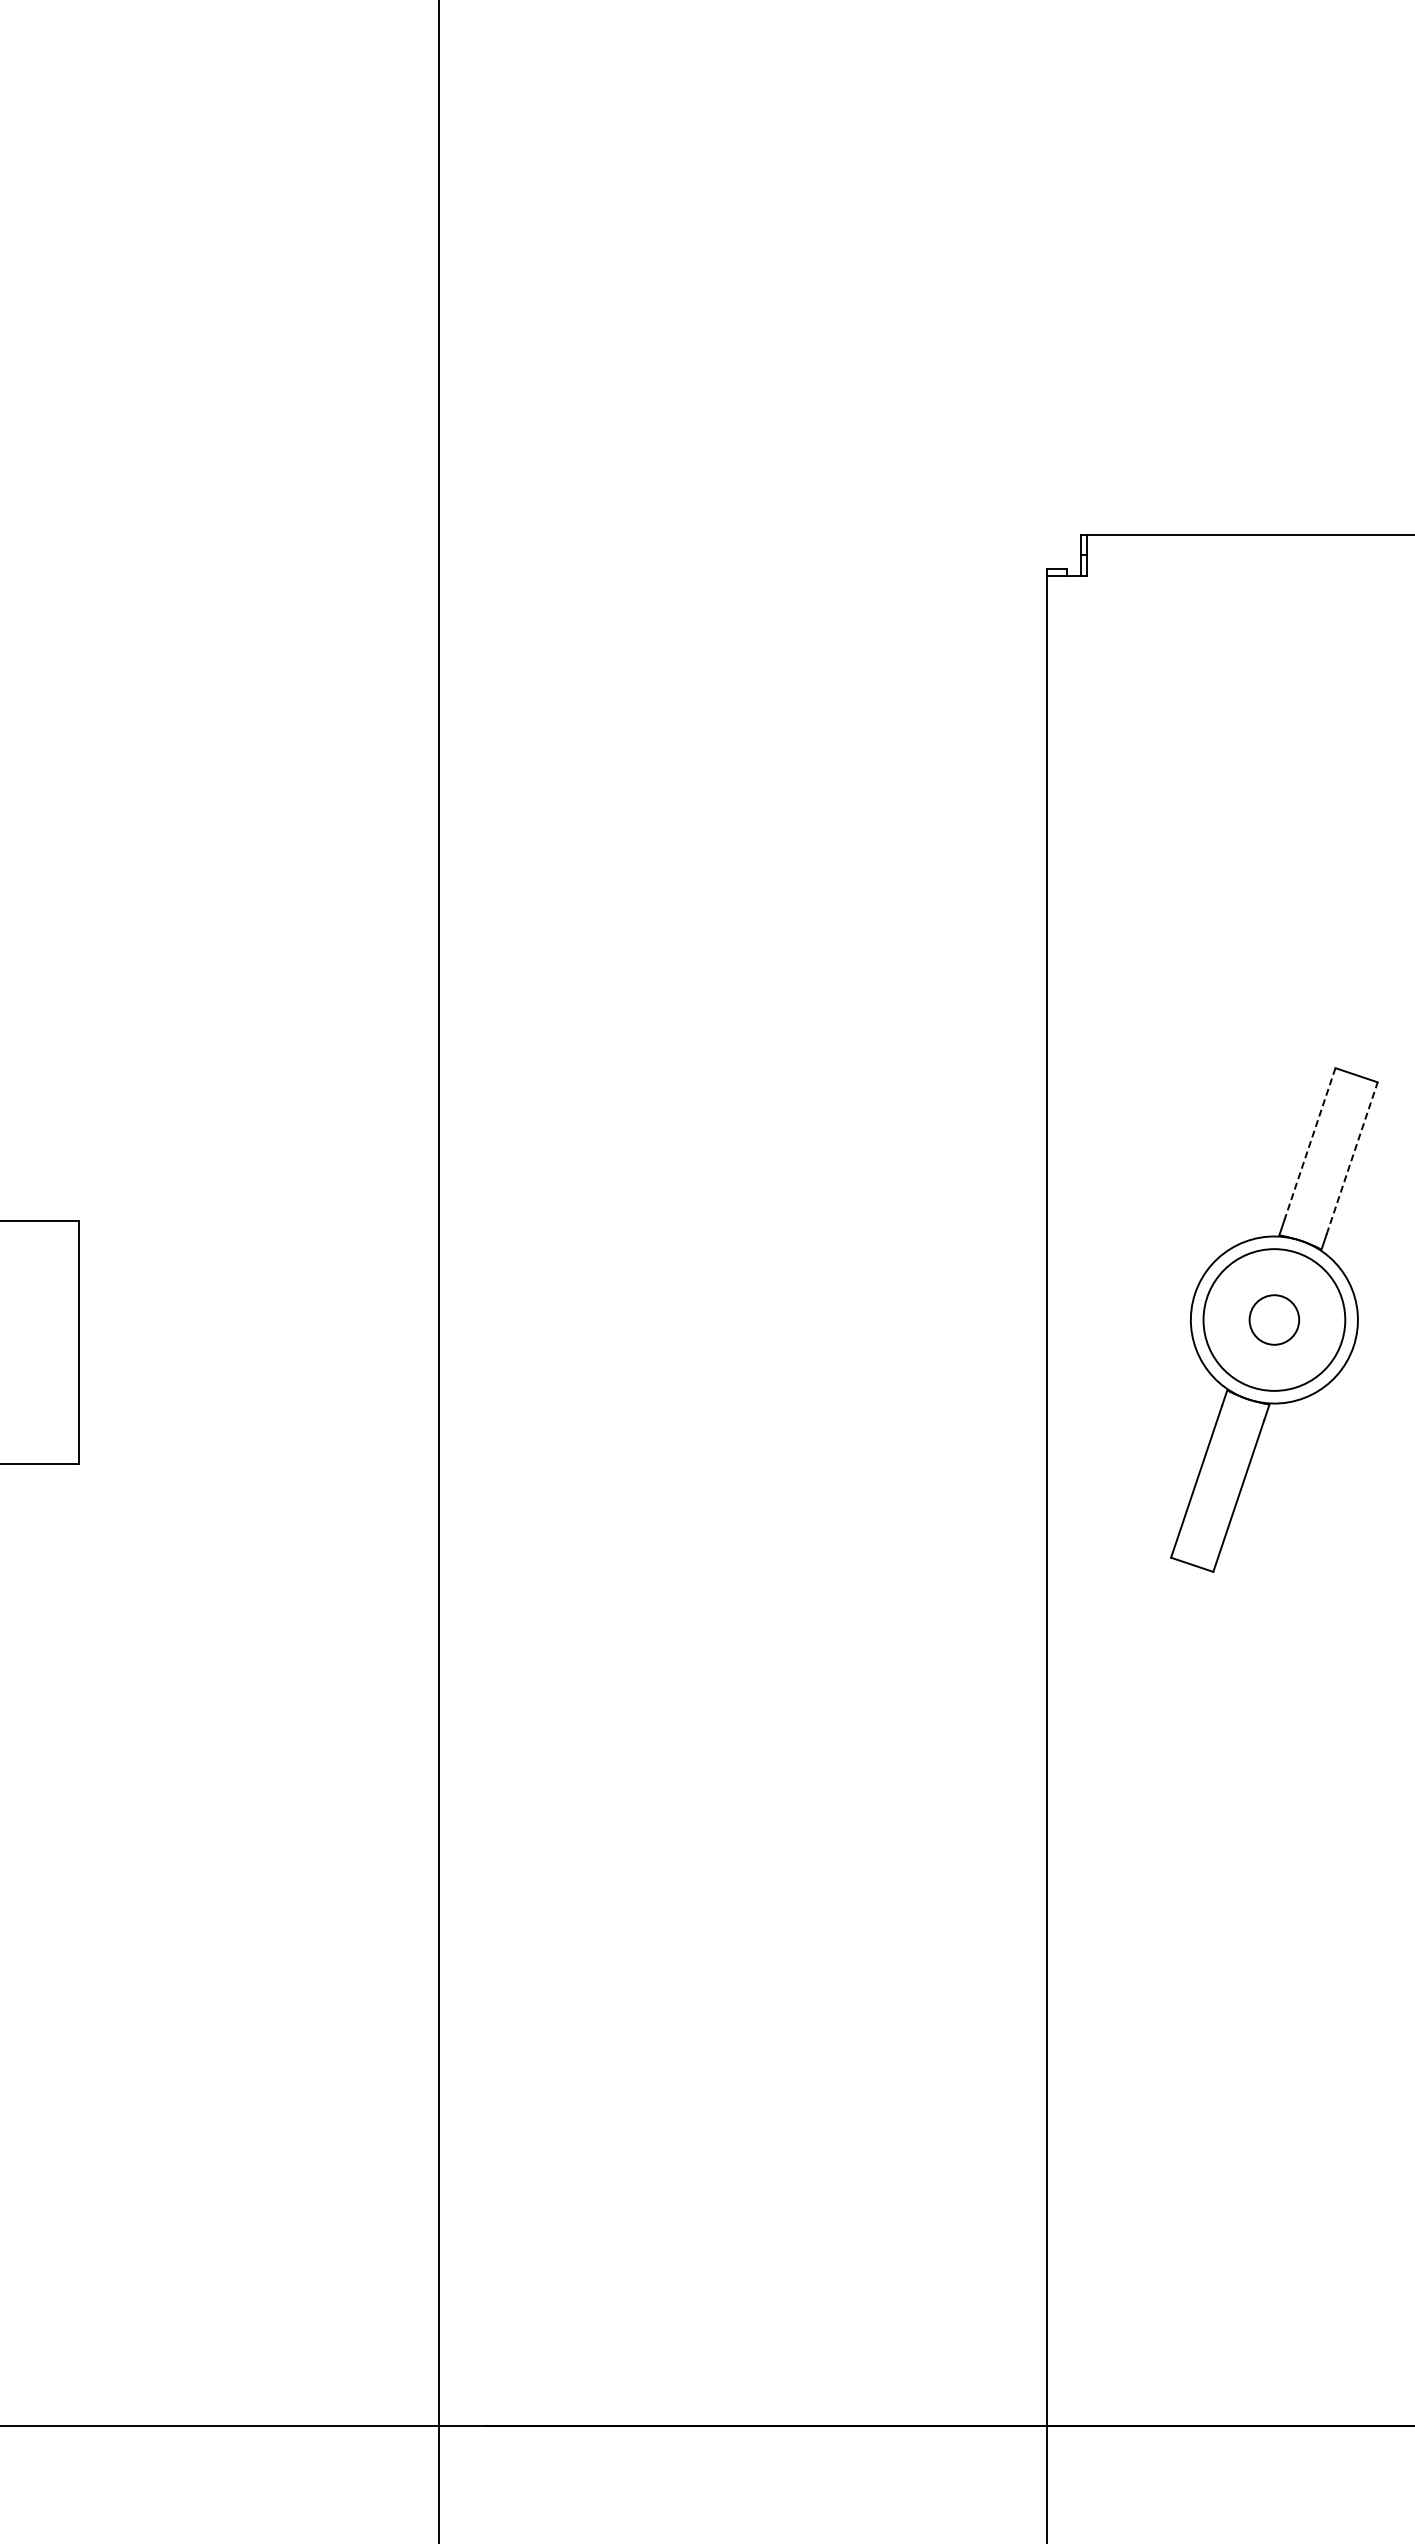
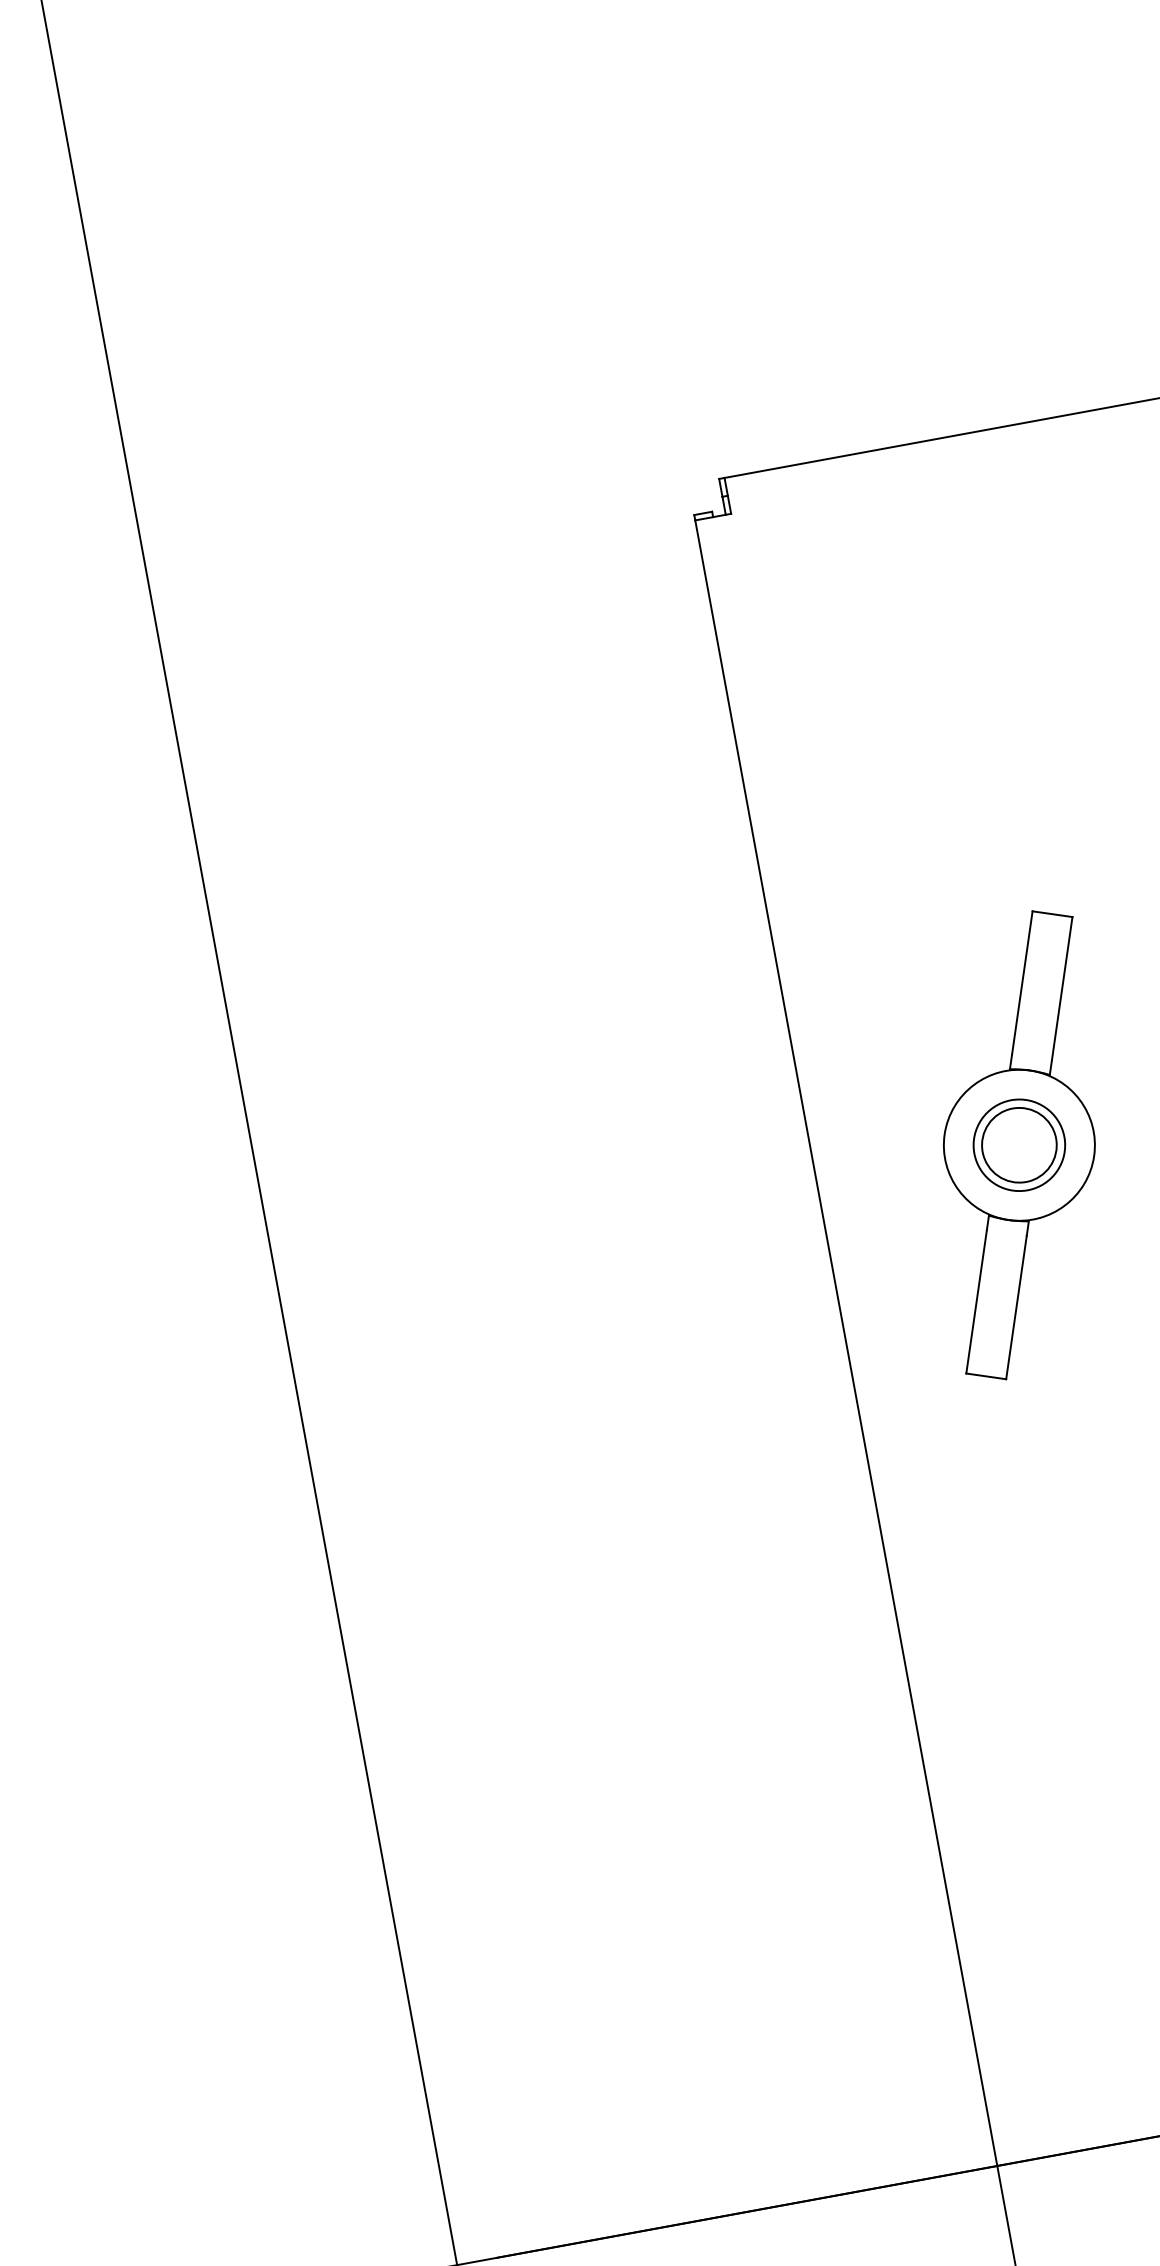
line: (1309, 1144) -> (1021, 983), dashed -> solid
line: (1352, 1157) -> (1062, 988), dashed -> solid
circle: (1274, 1319) -> (1019, 1144), size x0.71
circle: (1274, 1319) -> (1019, 1144), size x1.67

